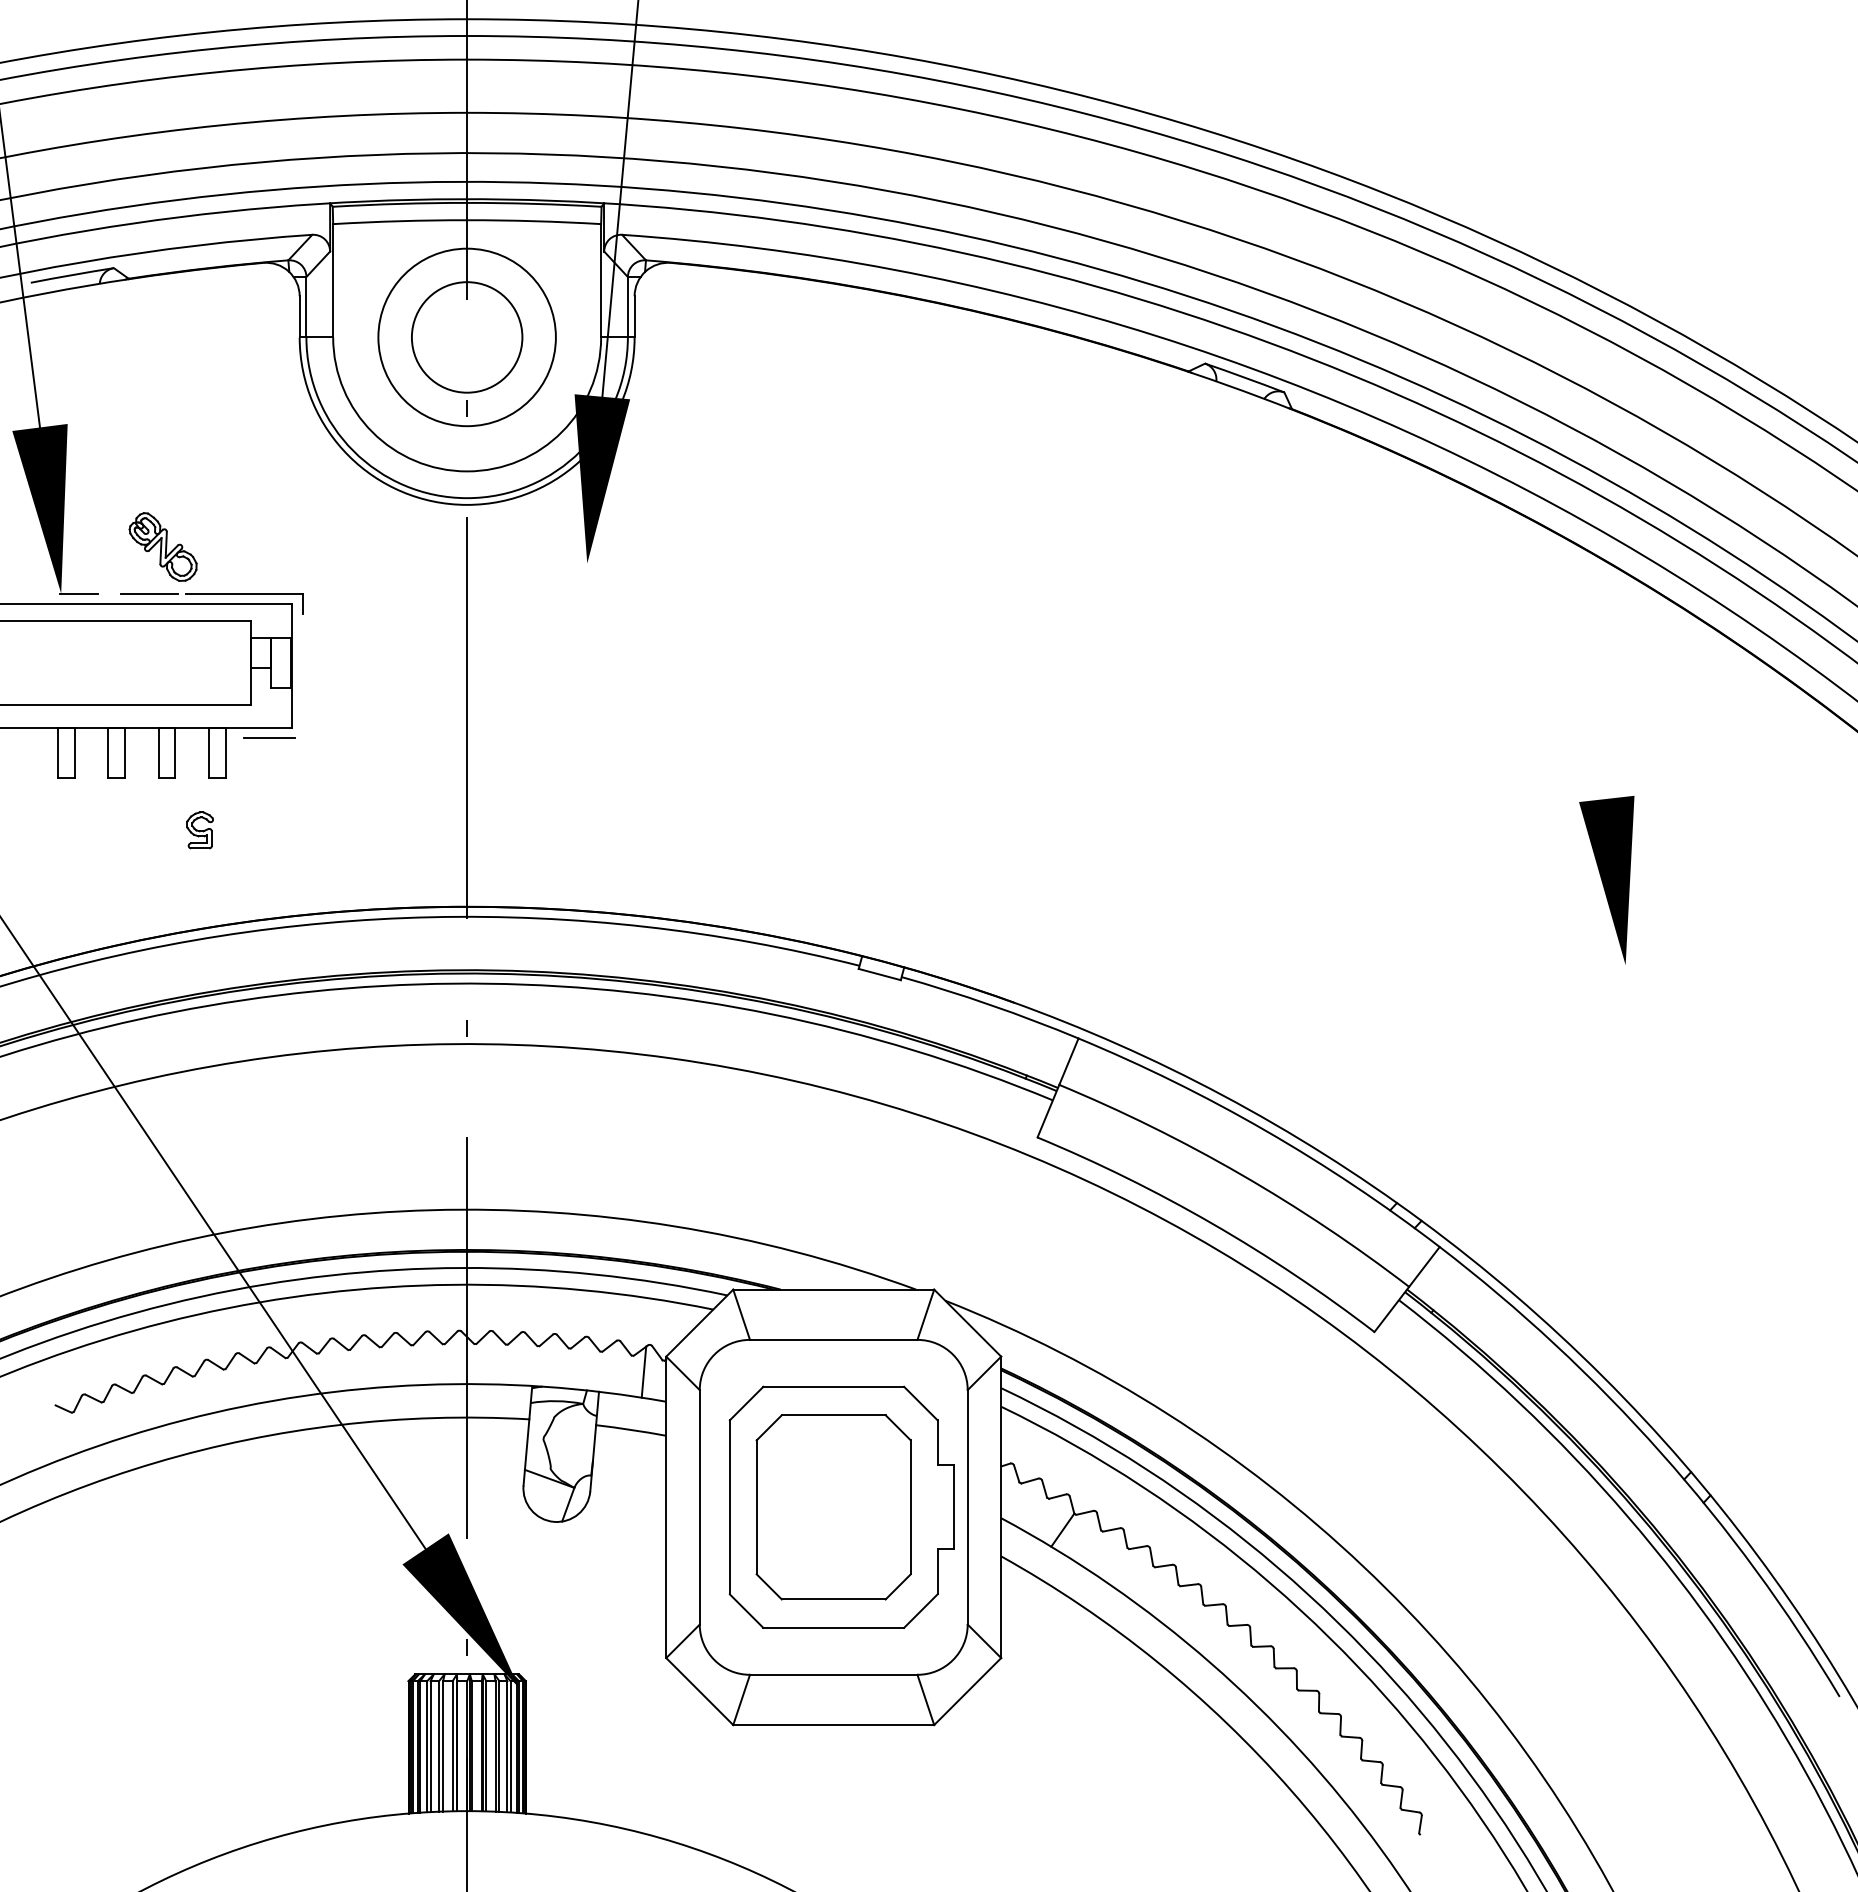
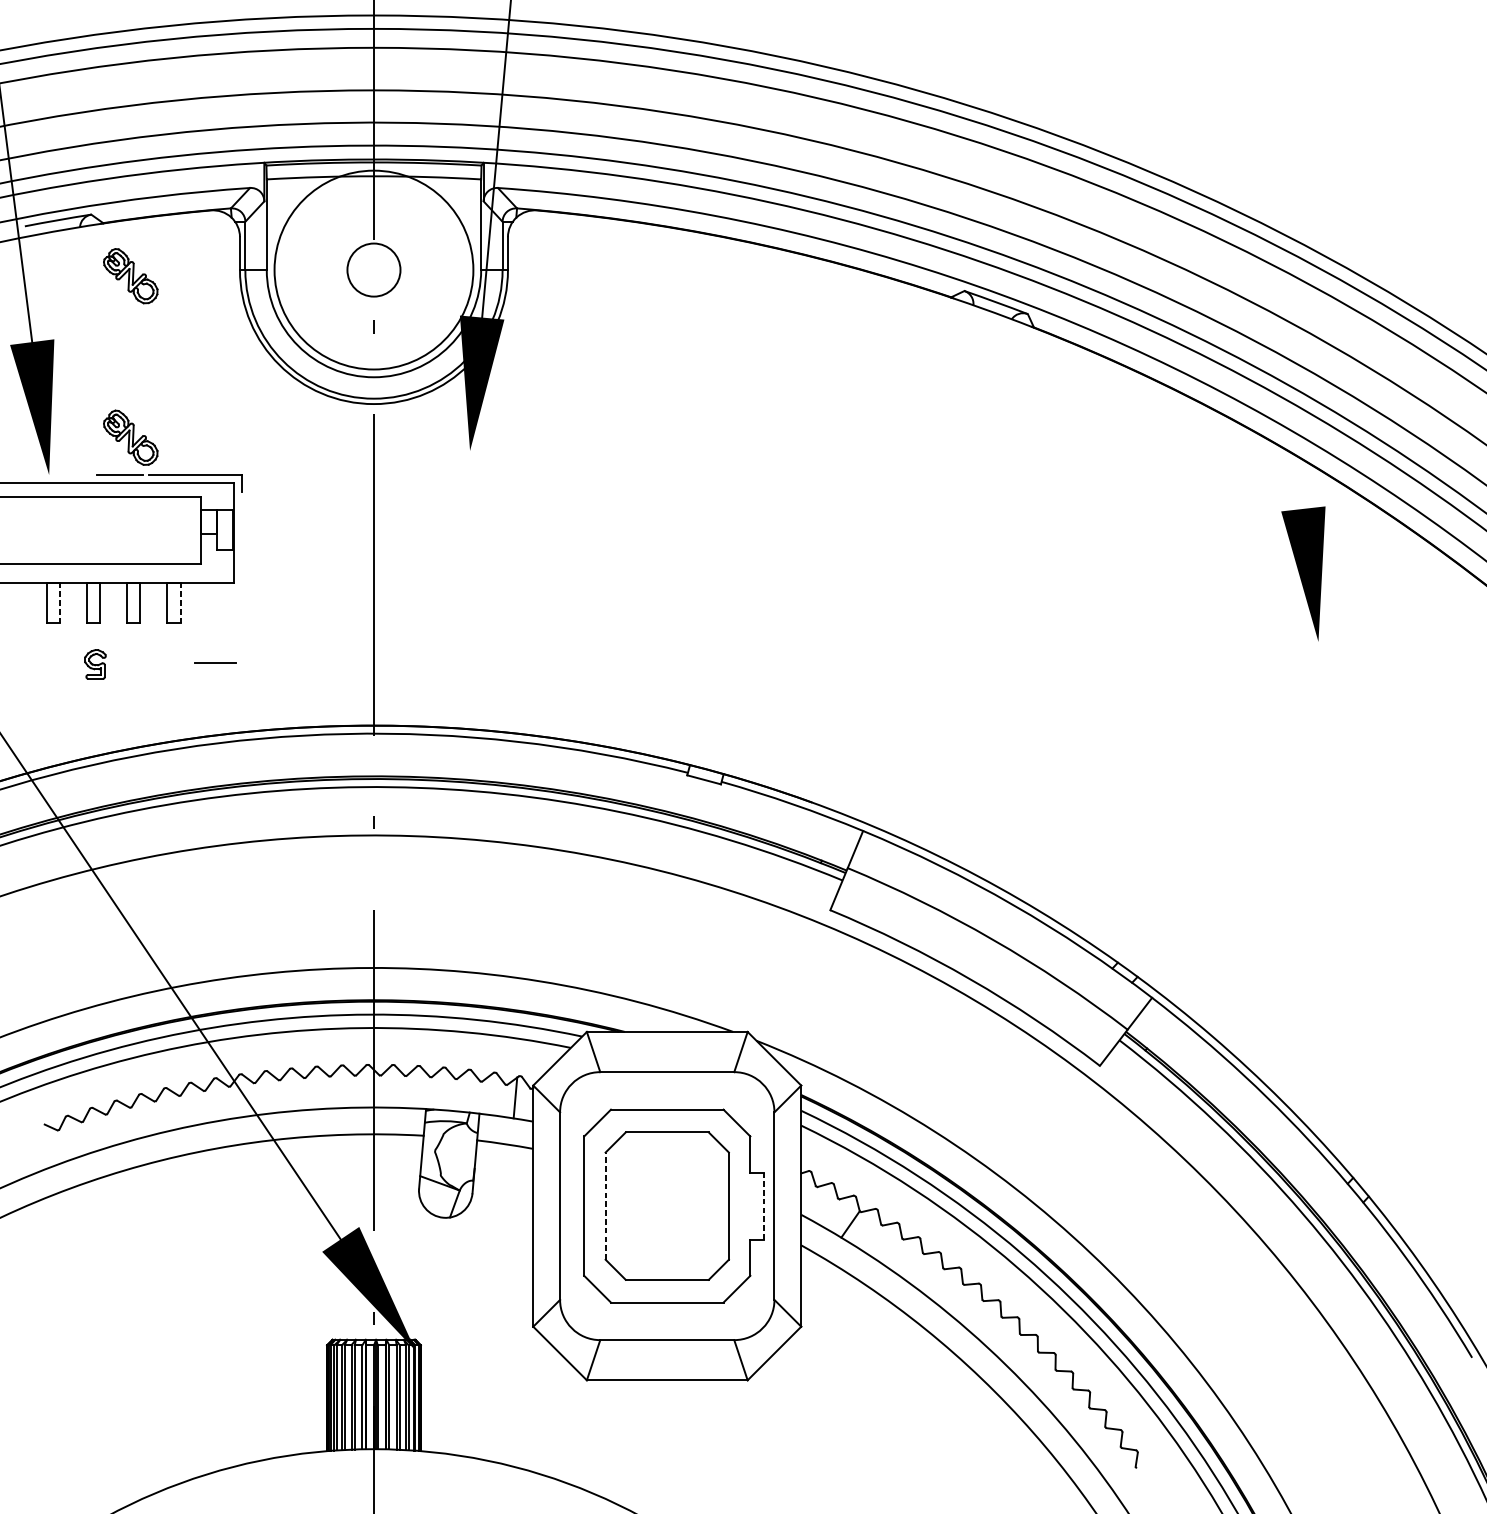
circle: (466, 337) -> (373, 270), size x0.6
circle: (466, 337) -> (373, 270), size x1.4
part: (162, 344) -> (130, 275), added
line: (78, 594) -> (63, 475), removed
line: (269, 737) -> (215, 662), moved
line: (74, 753) -> (59, 602), solid -> dashed
line: (225, 753) -> (180, 602), solid -> dashed
part: (199, 830) -> (95, 664), moved
part: (1606, 880) -> (1303, 574), moved
line: (756, 1507) -> (605, 1206), solid -> dashed
line: (954, 1507) -> (763, 1206), solid -> dashed

